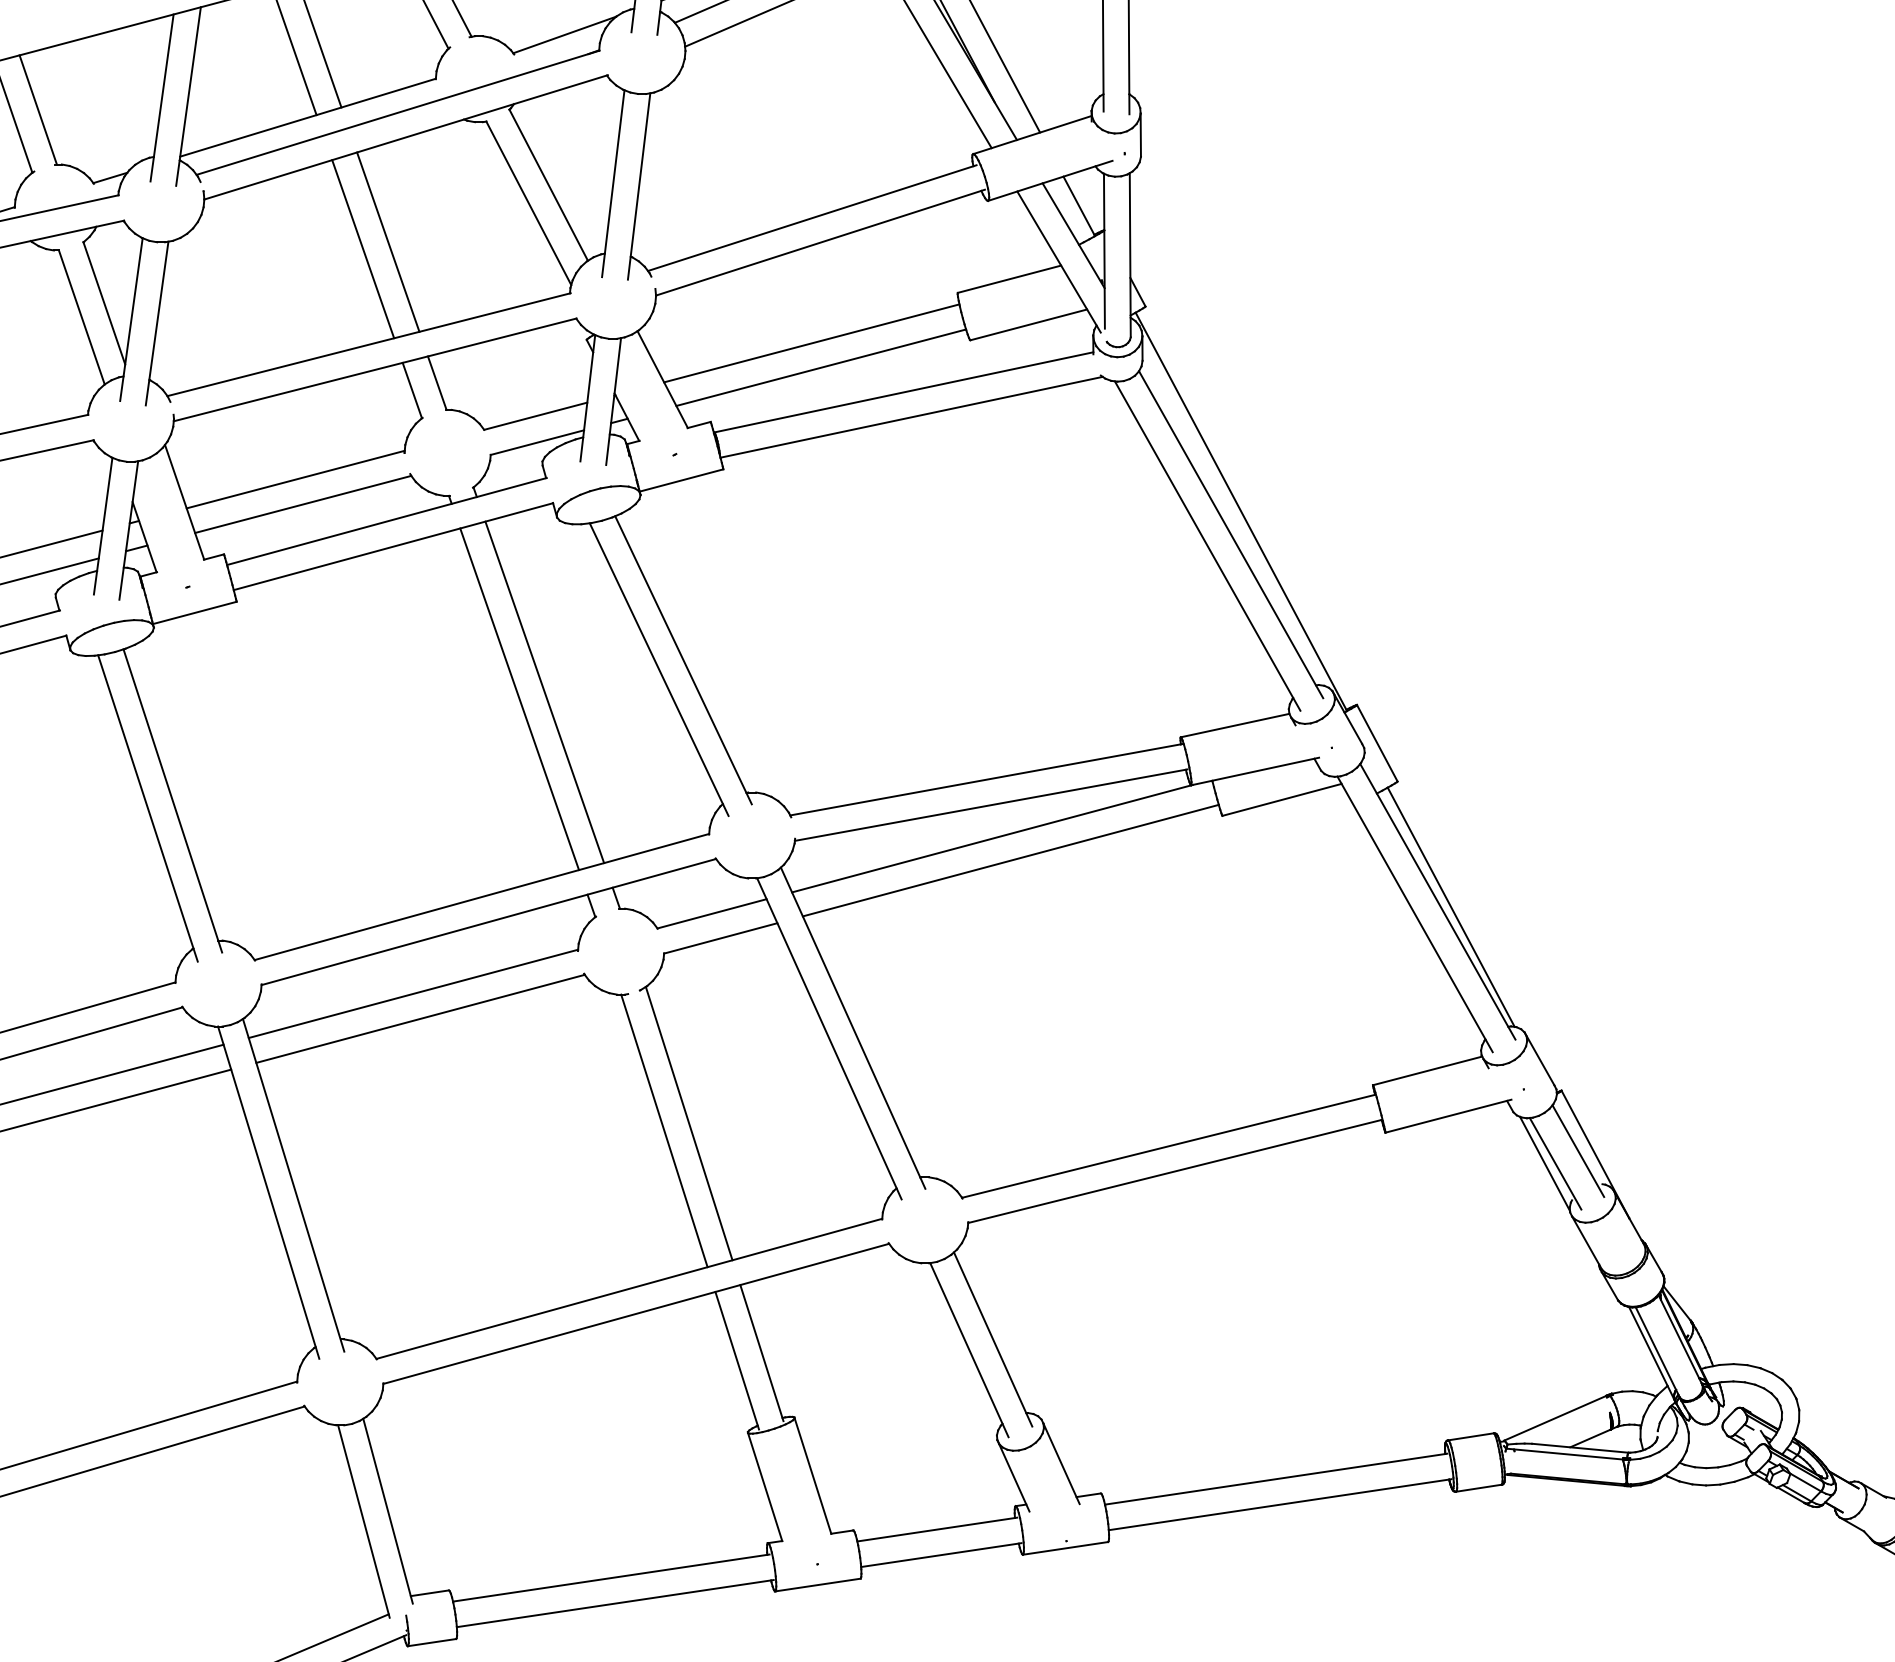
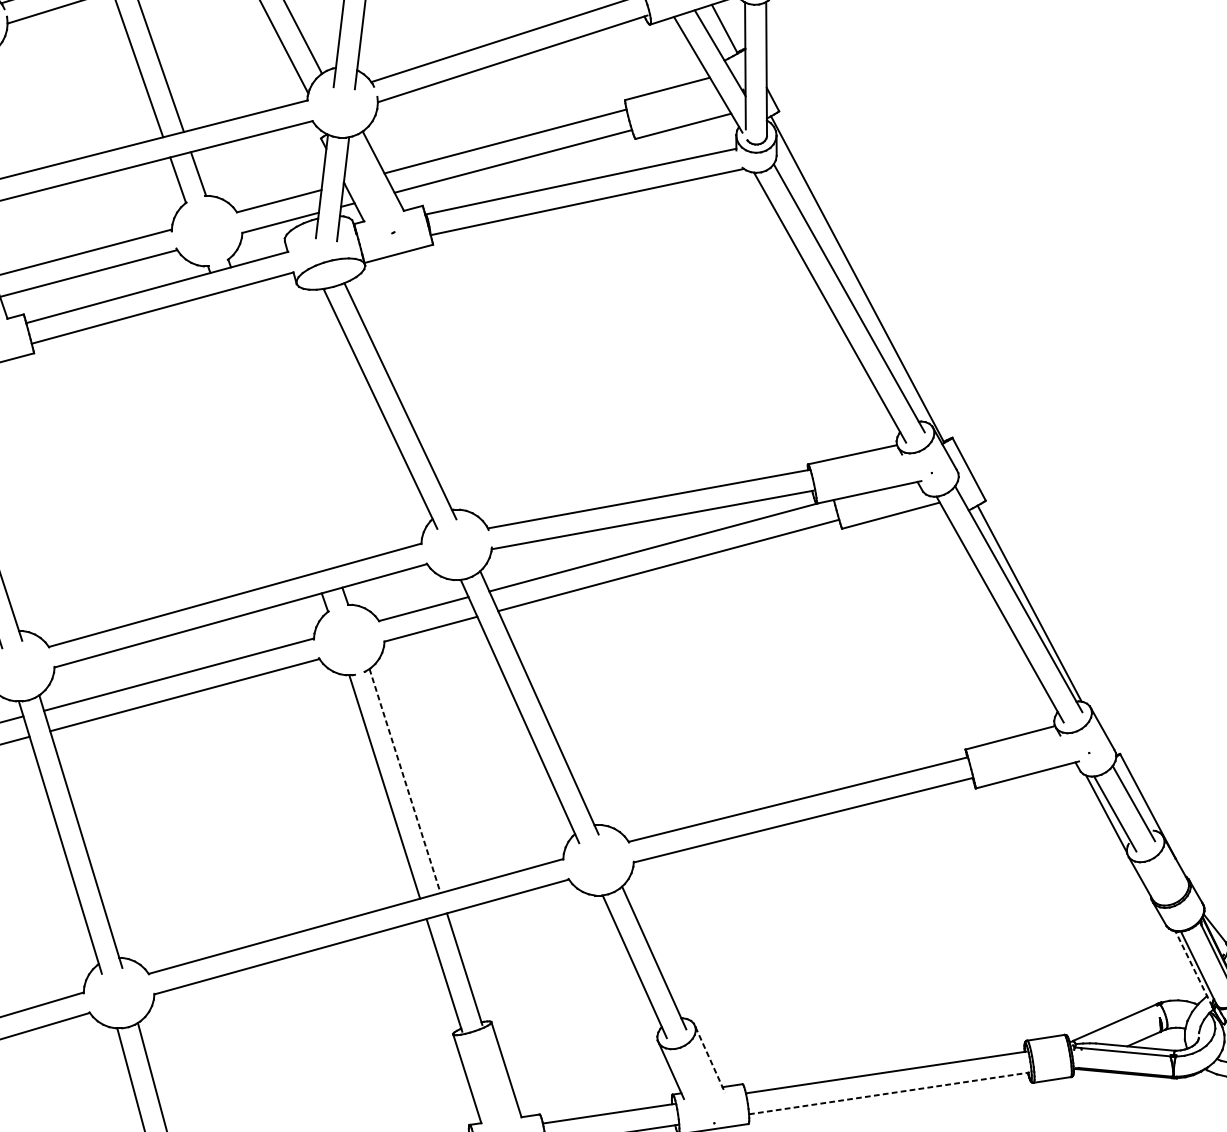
line: (544, 692) -> (286, 427), removed
line: (519, 699) -> (265, 433), removed
line: (689, 1124) -> (405, 781), solid -> dashed
line: (1651, 1352) -> (1193, 968), solid -> dashed
line: (1061, 1464) -> (710, 1060), solid -> dashed
line: (1280, 1504) -> (889, 1093), solid -> dashed

